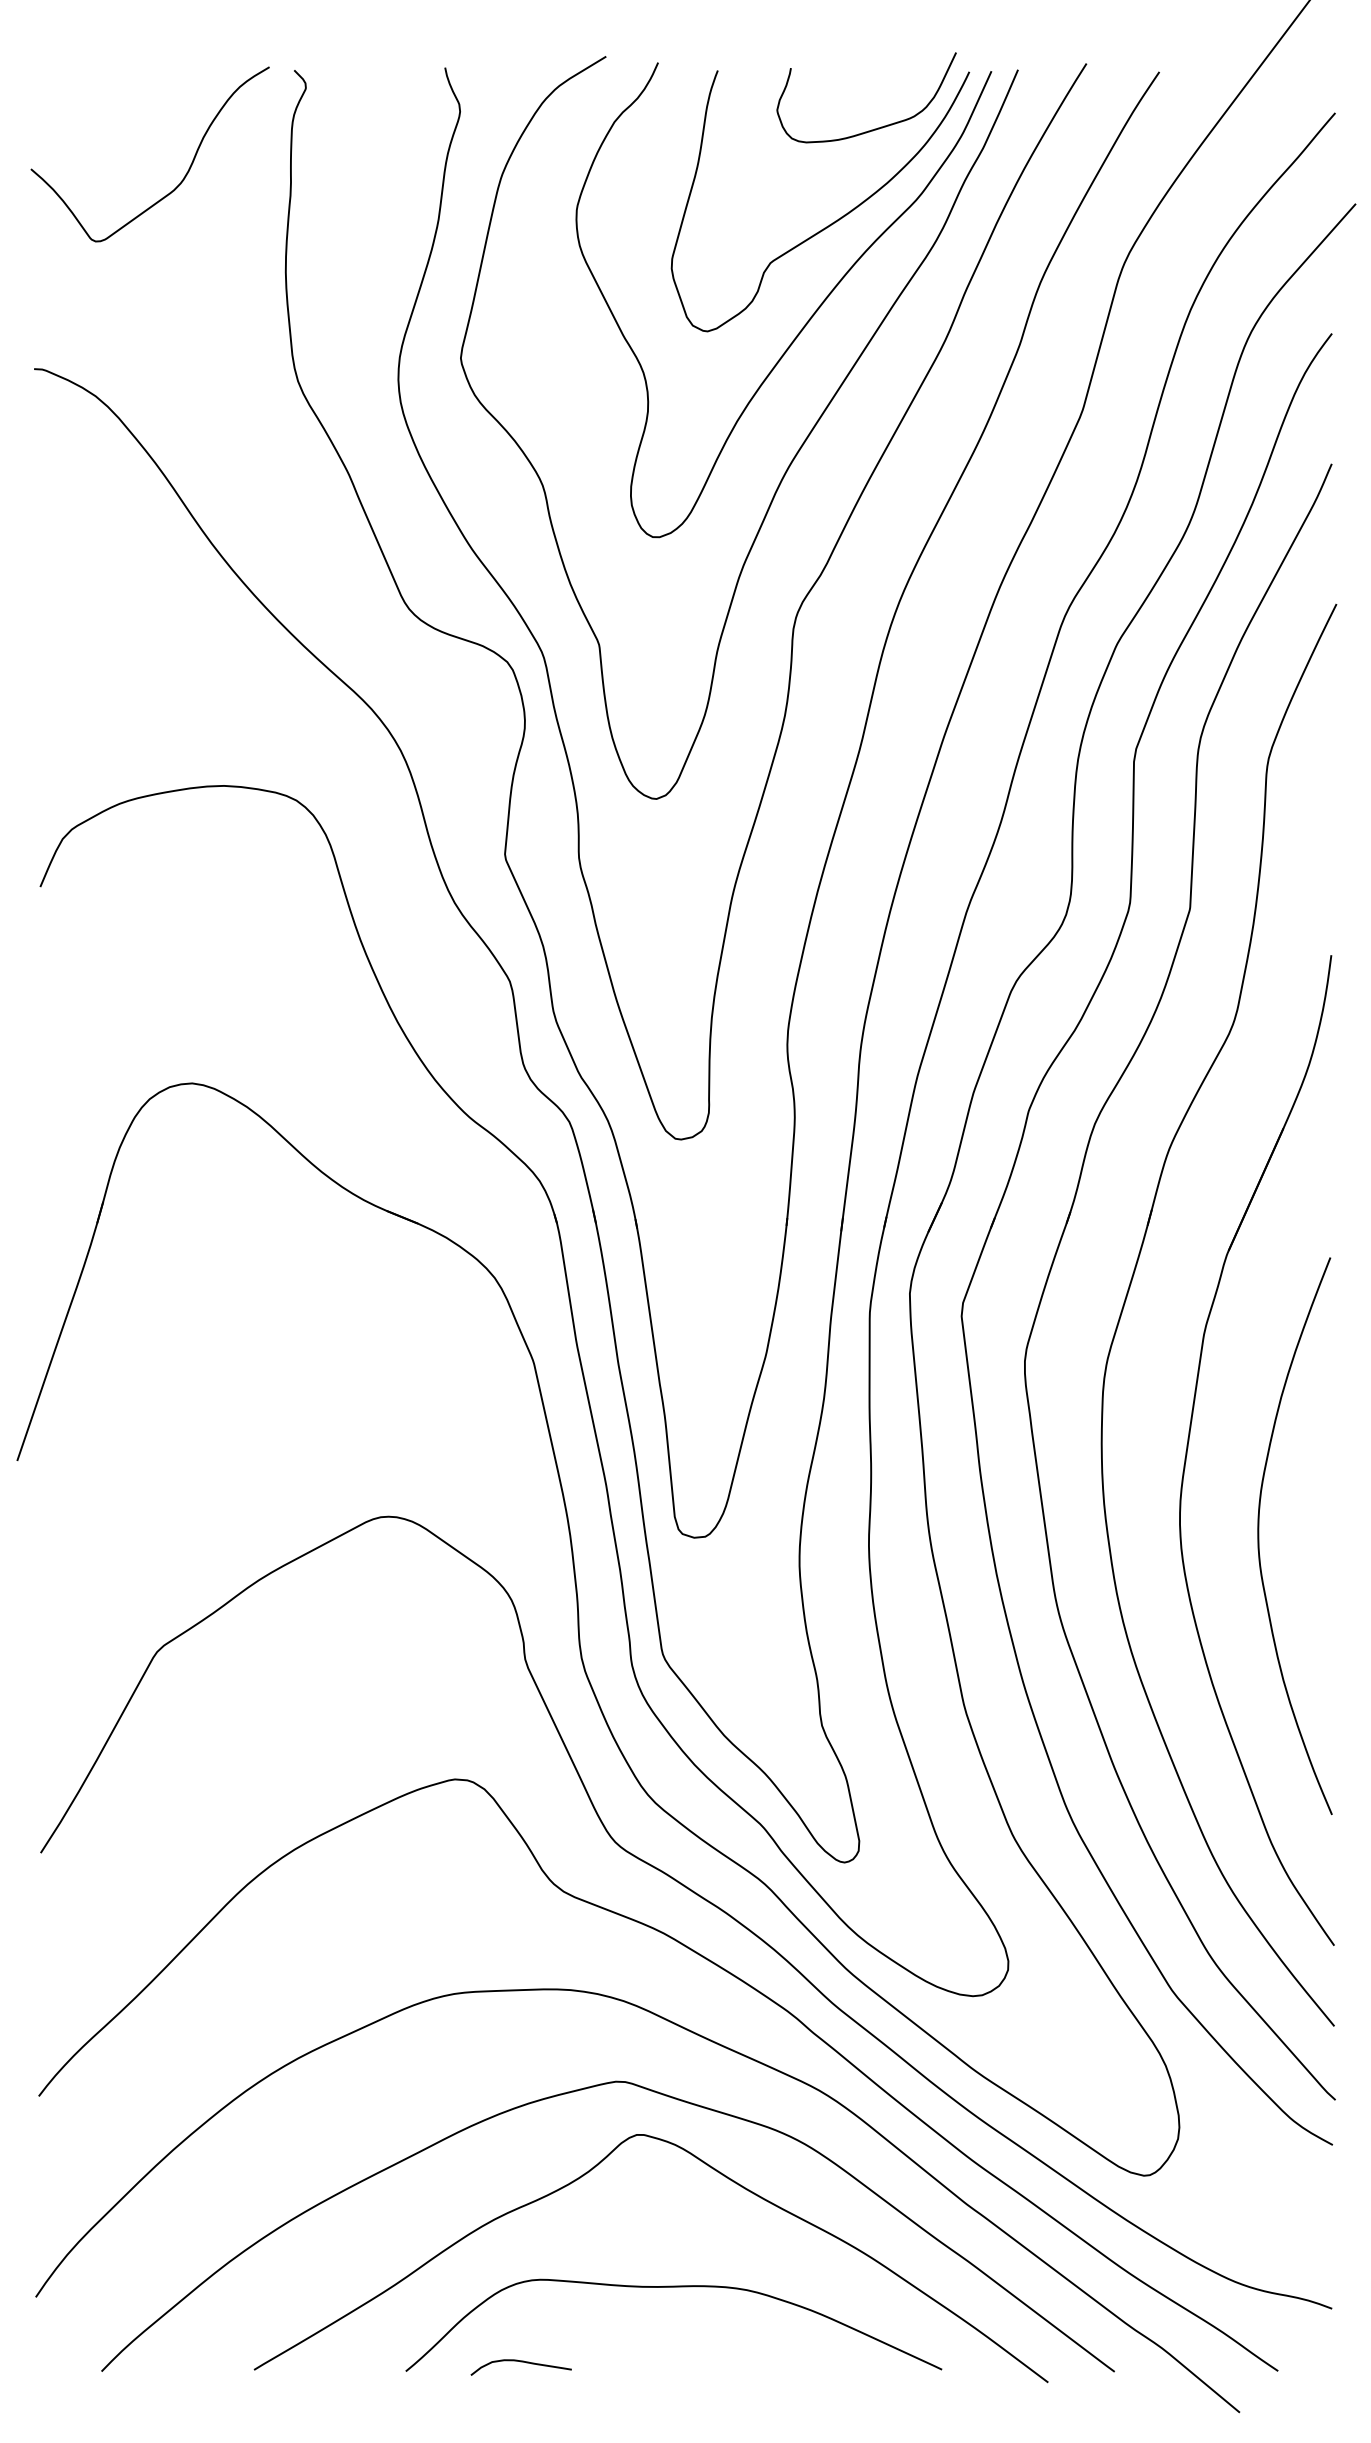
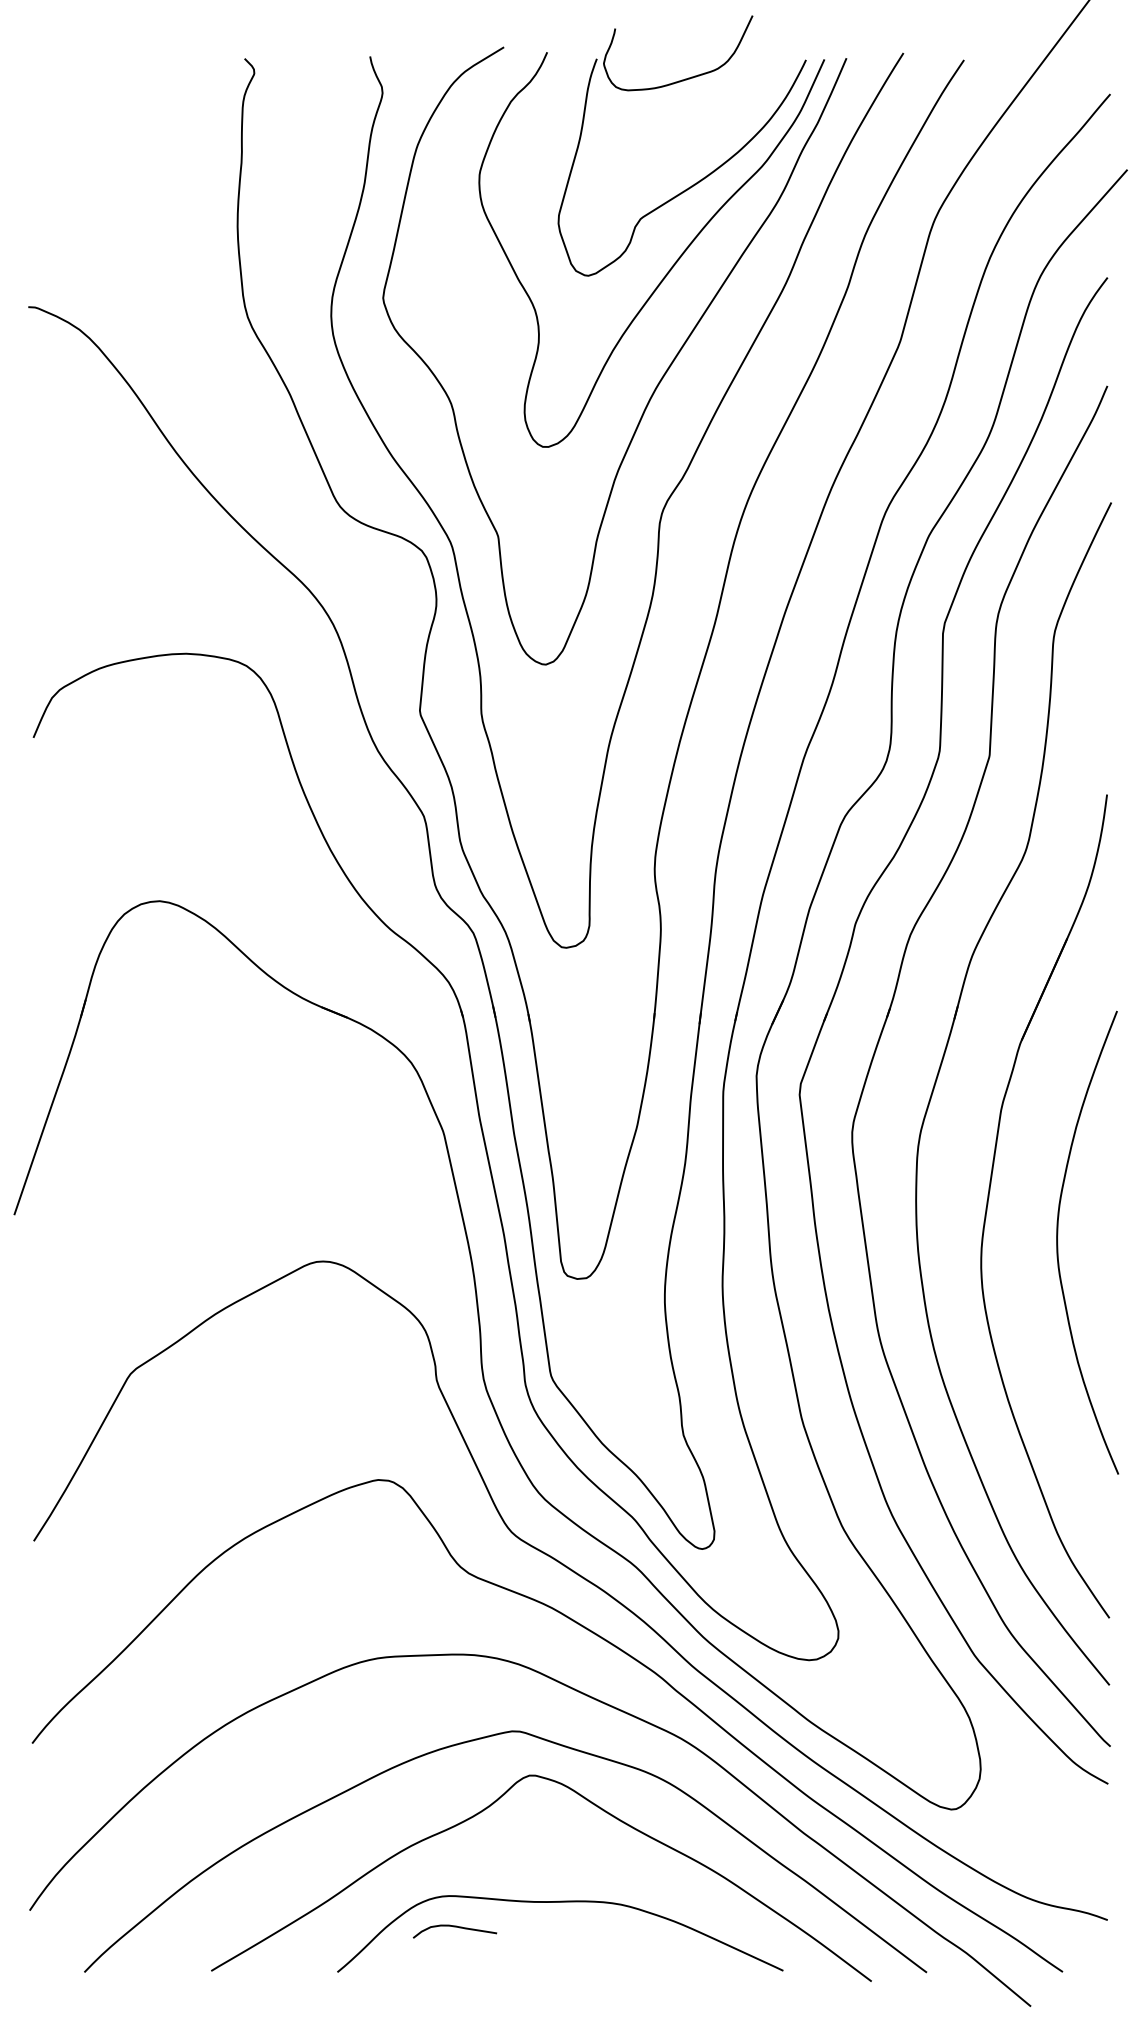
curve: (874, 128) -> (684, 78), moved
curve: (184, 175) -> (153, 146), removed
curve: (1259, 1536) -> (1058, 1243), moved
curve: (520, 2362) -> (454, 1927), moved

